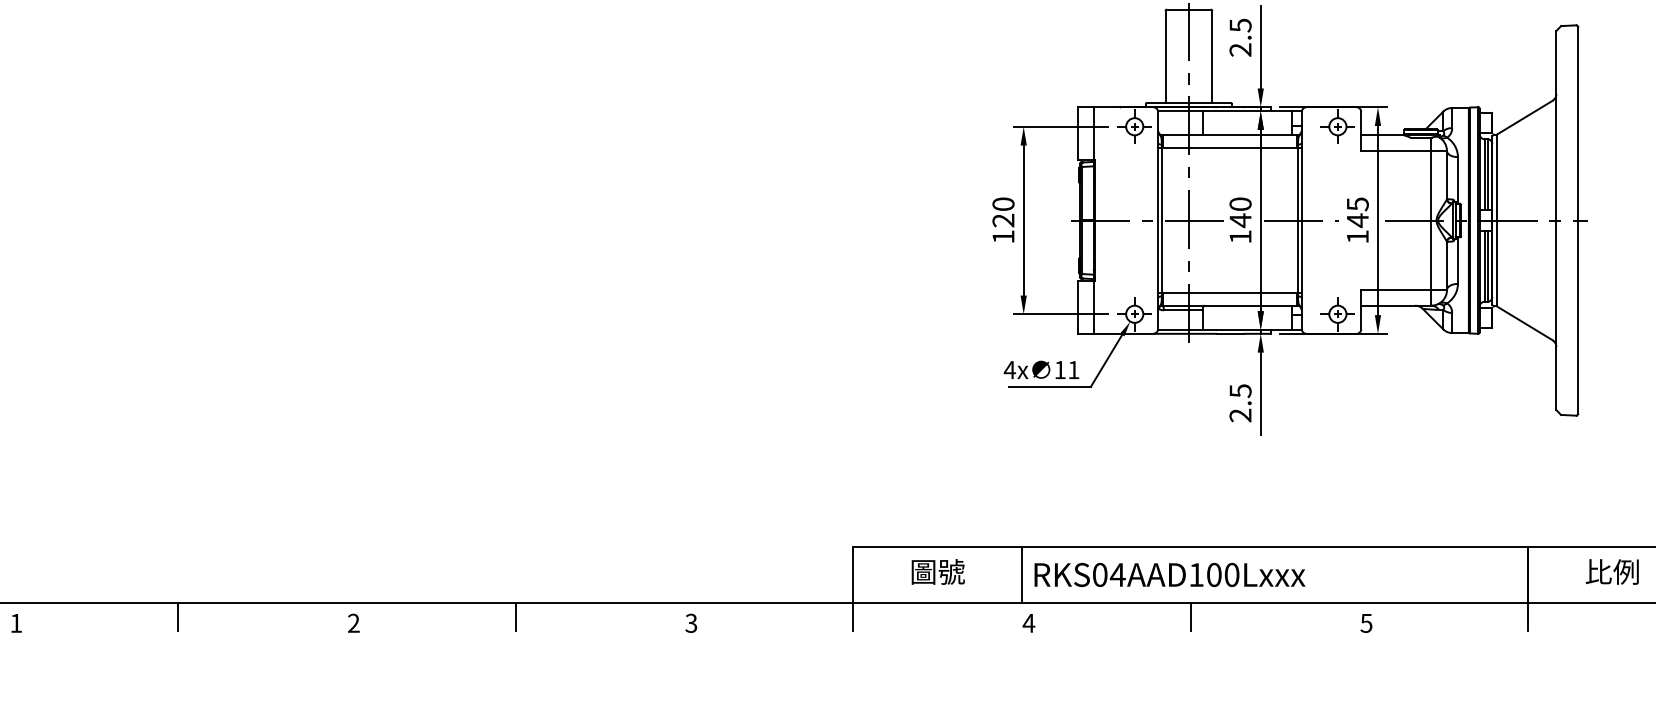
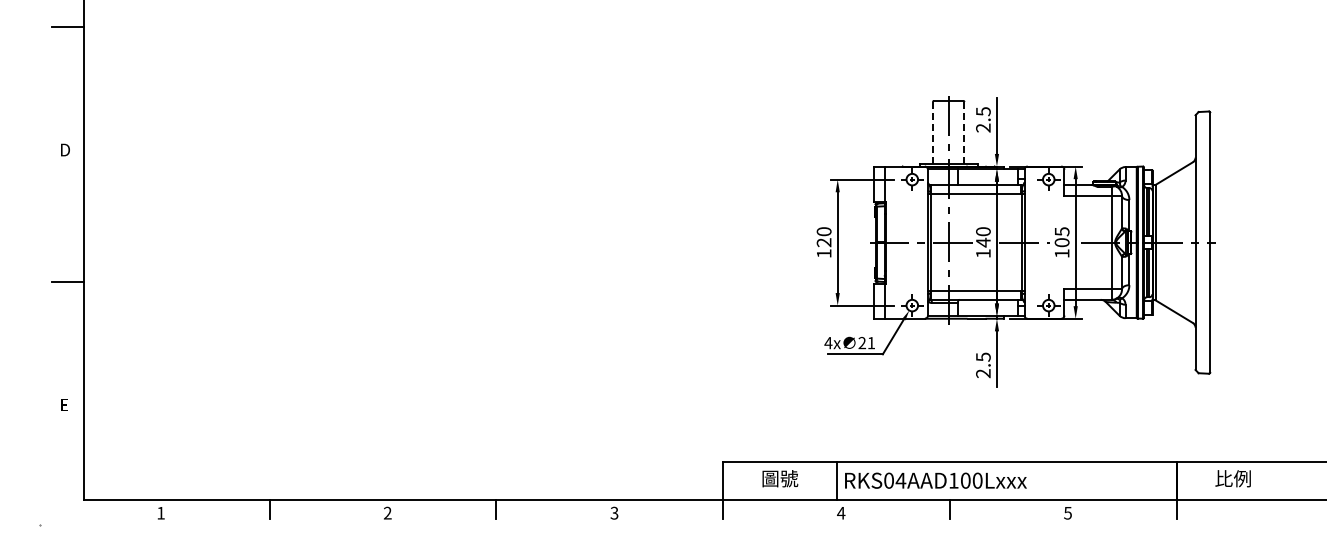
line: (1164, 56) -> (932, 132), solid -> dashed
line: (1212, 56) -> (964, 132), solid -> dashed
text: (1356, 220) -> (1061, 242), 145 -> 105
text: (1059, 369) -> (861, 342), 11 -> 21

